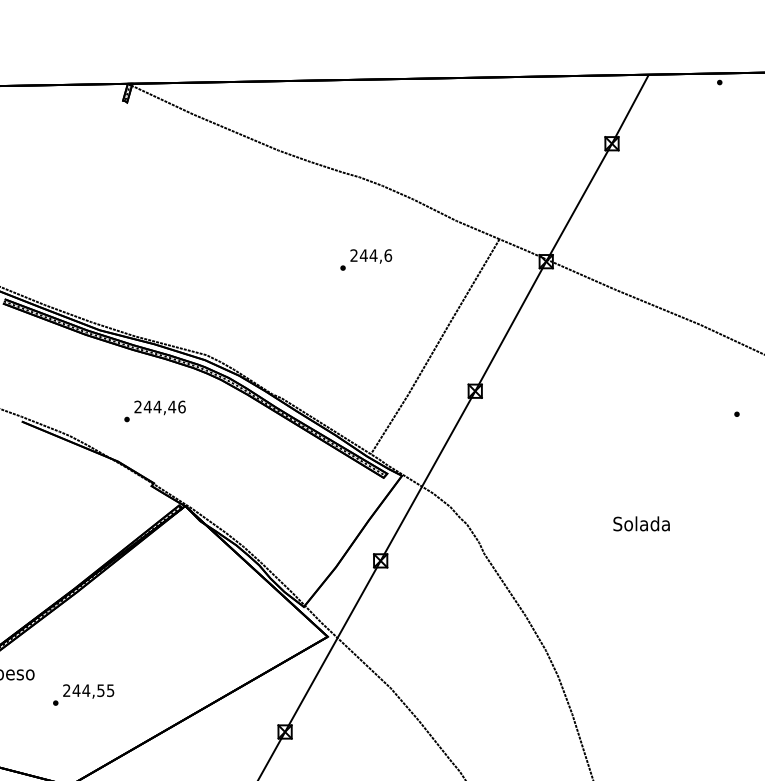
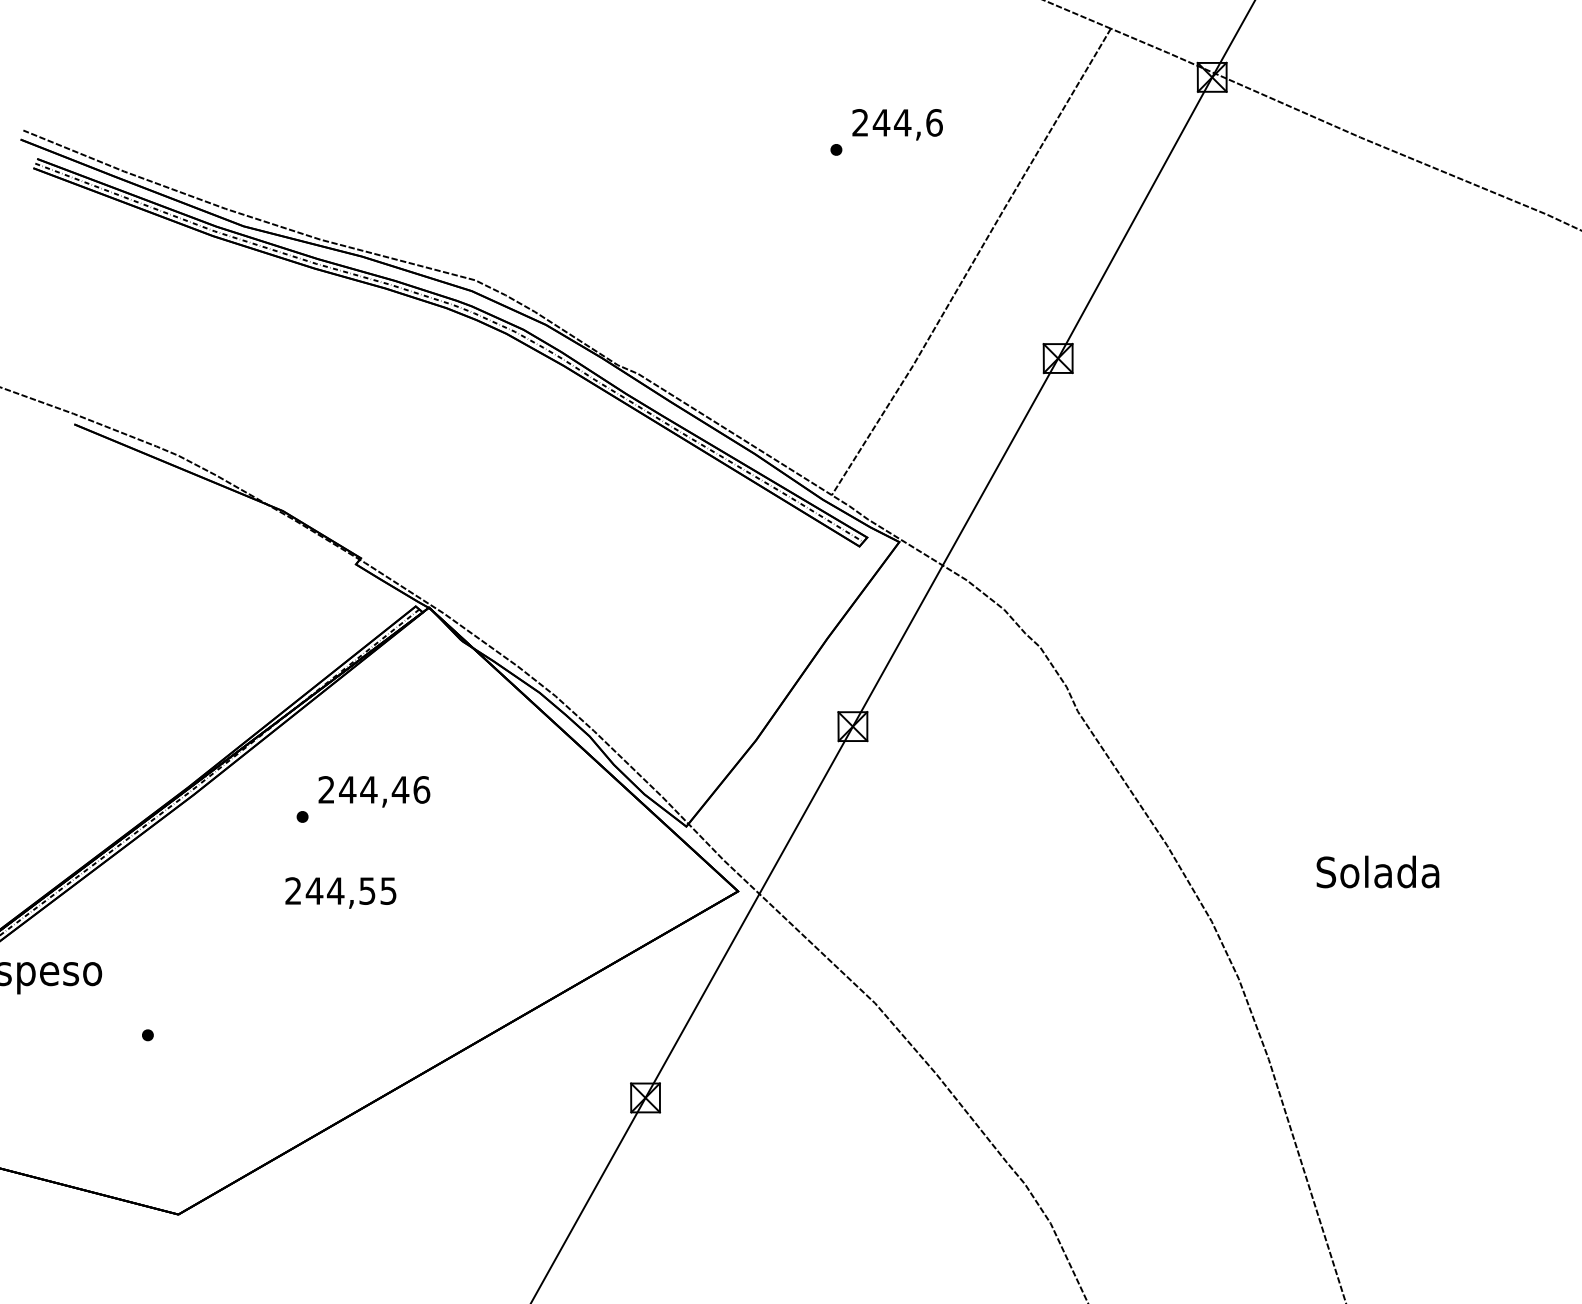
text: (366, 259) -> (887, 131), moved
text: (154, 411) -> (362, 799), moved
text: (641, 523) -> (1377, 871), moved
text: (88, 691) -> (340, 892), moved

